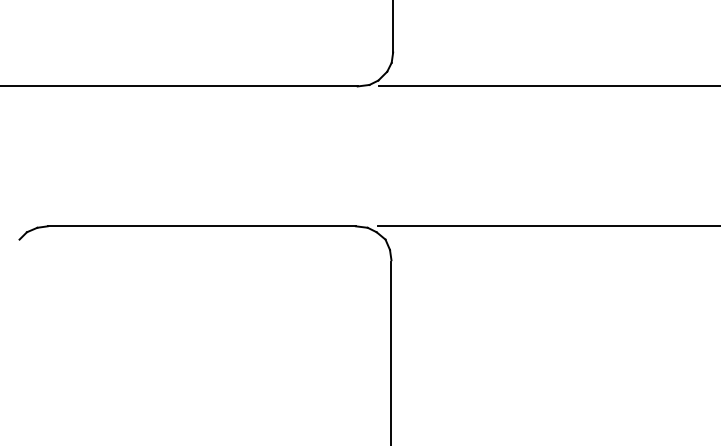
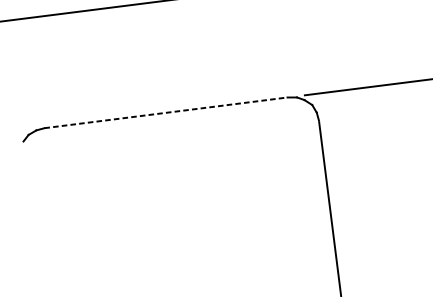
line: (202, 226) -> (166, 112), solid -> dashed

